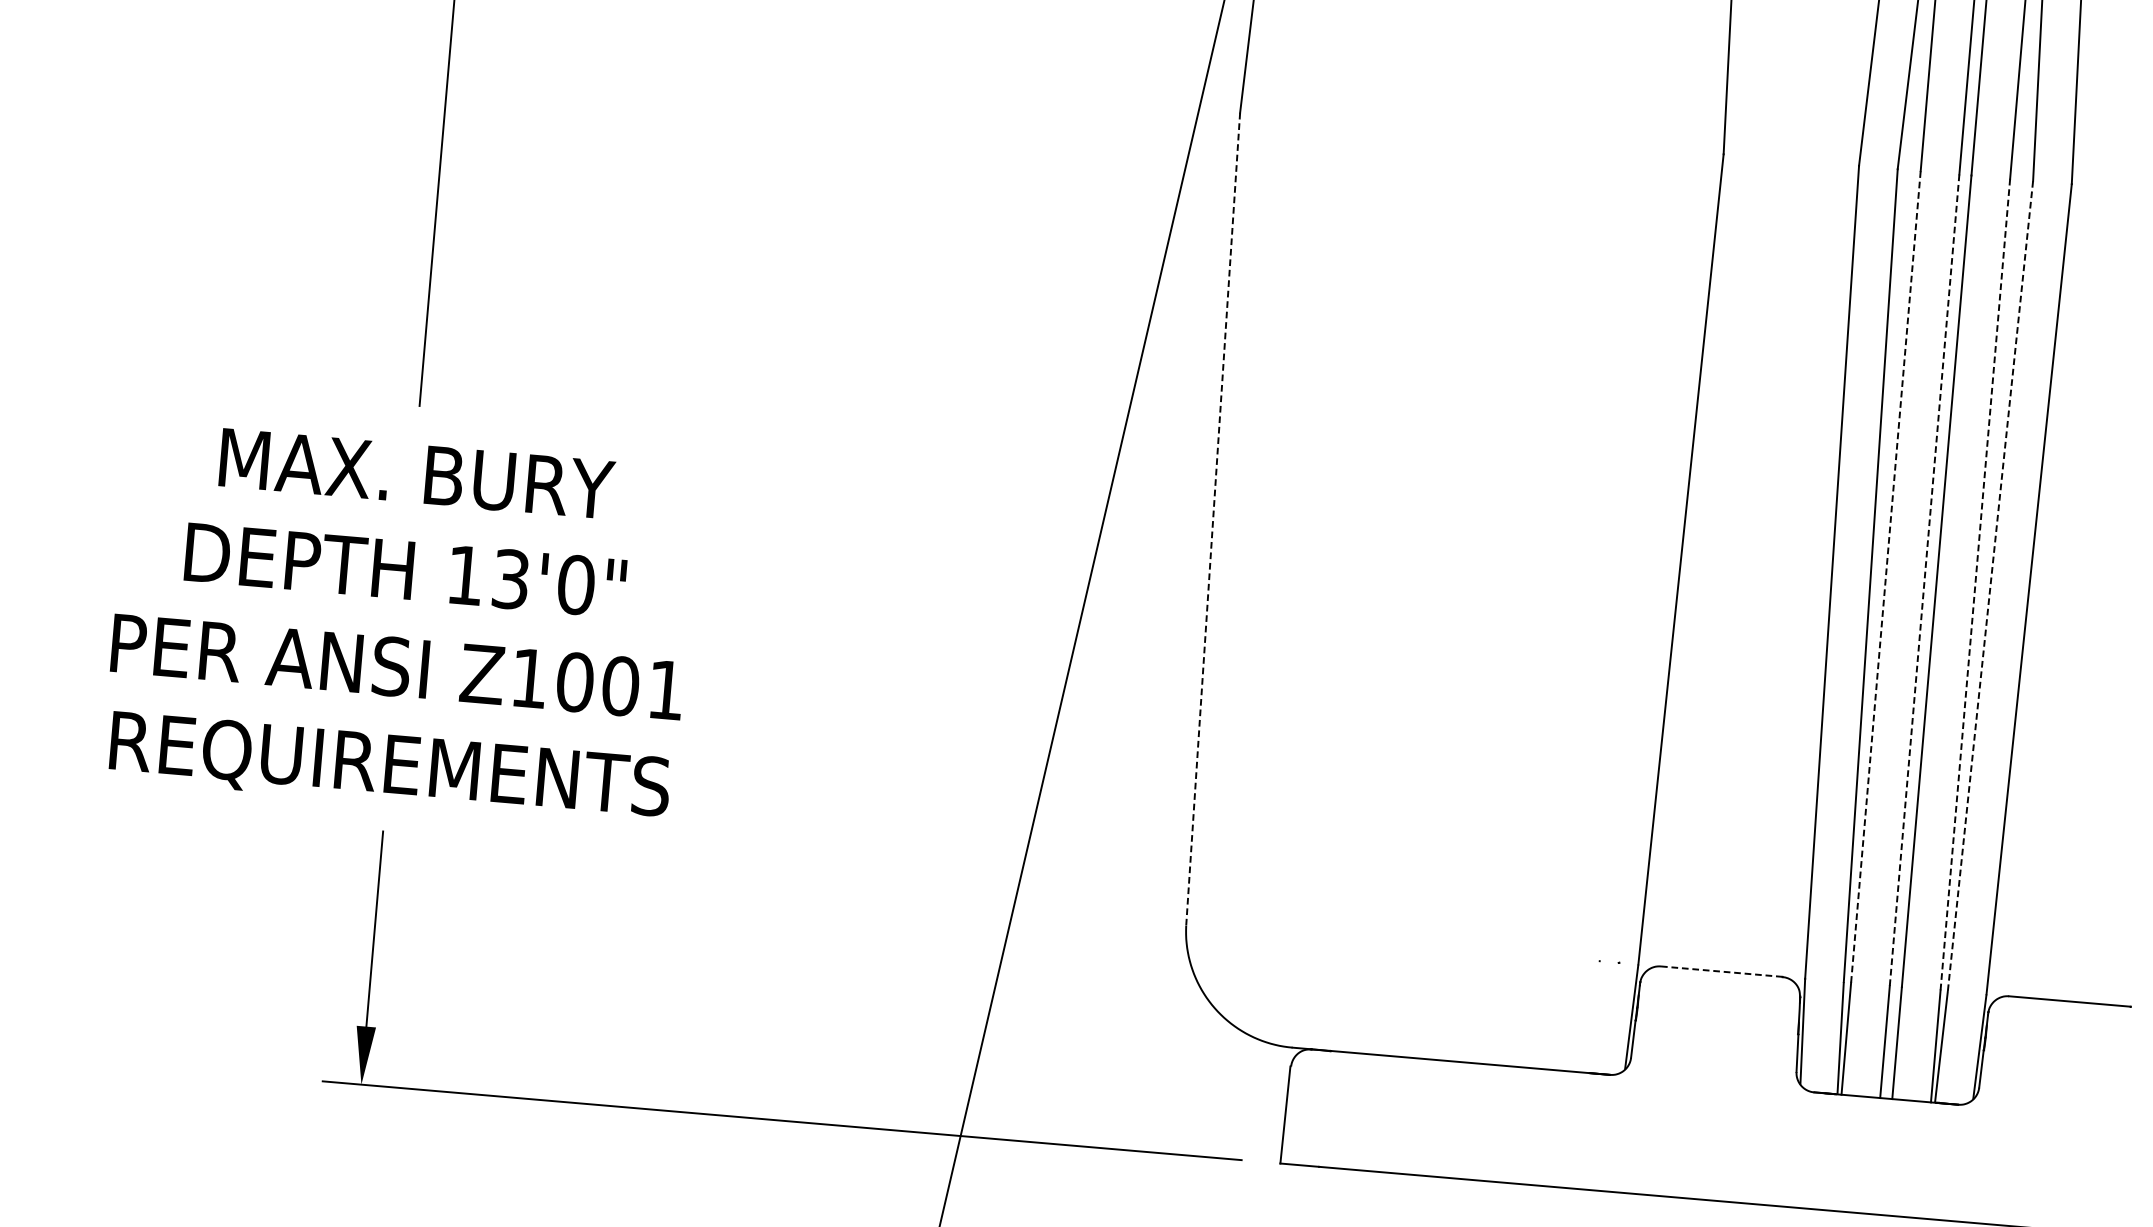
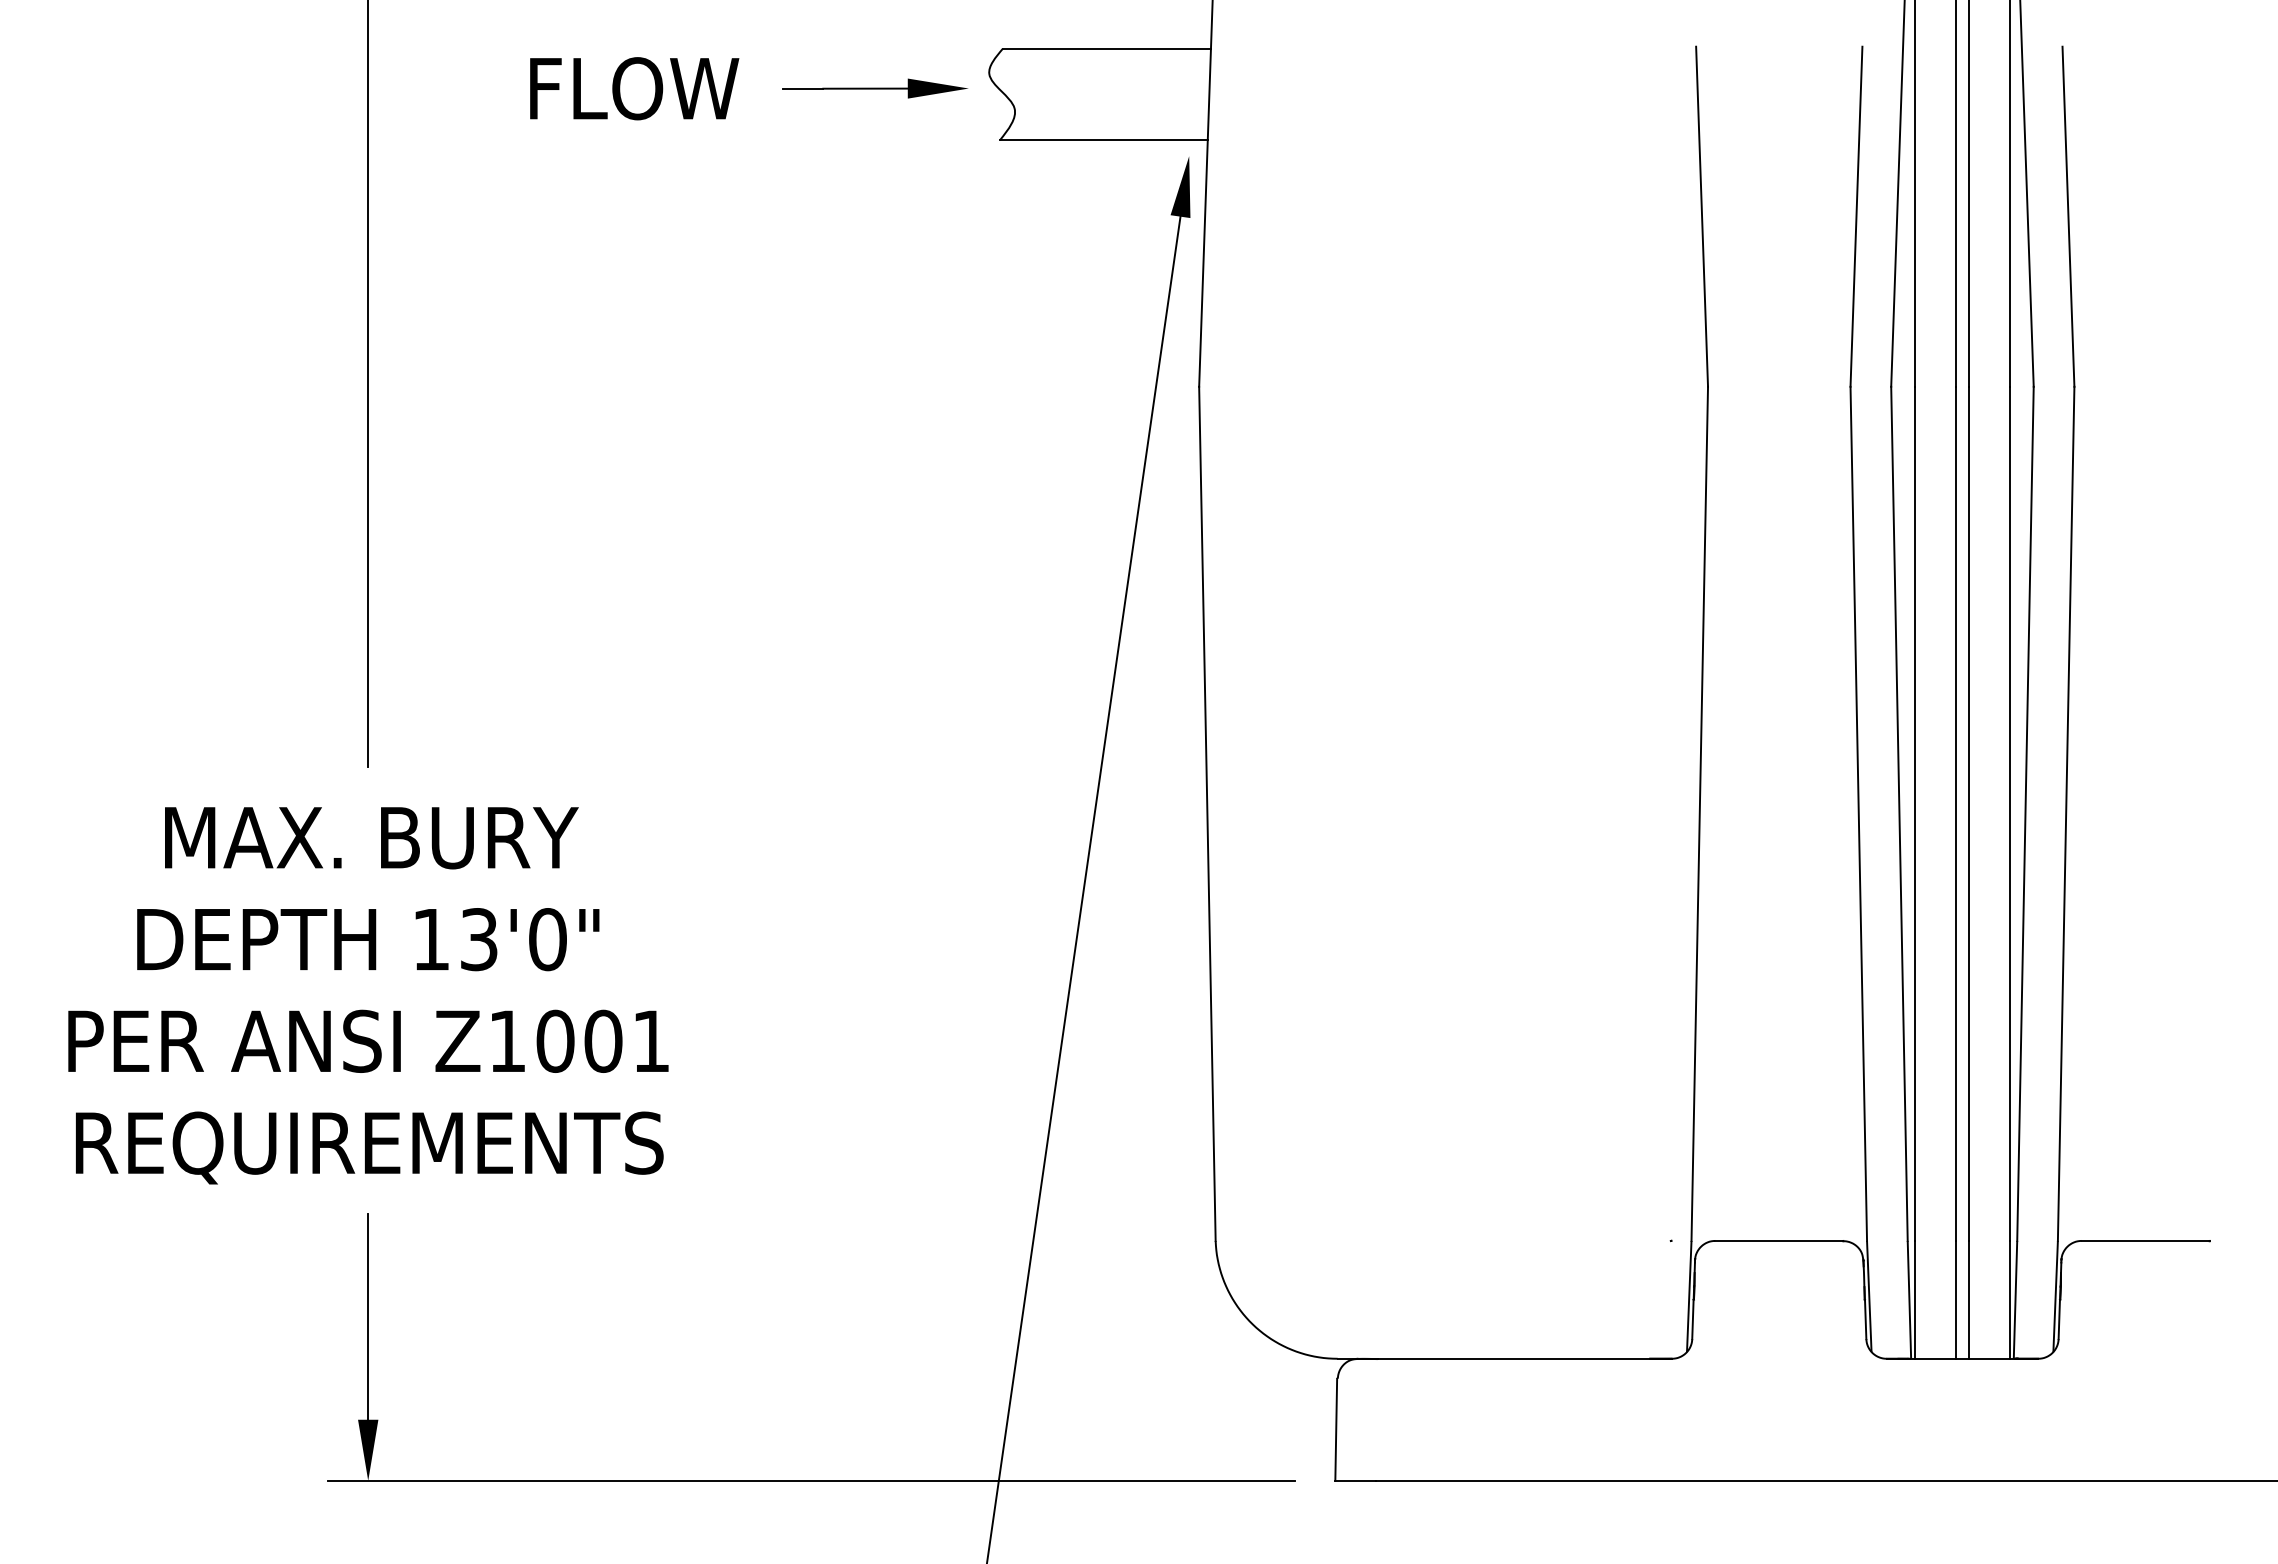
line: (1213, 519) -> (1207, 814), dashed -> solid
line: (1886, 576) -> (1915, 813), dashed -> solid
line: (1924, 580) -> (1956, 814), dashed -> solid
line: (1975, 585) -> (2009, 814), dashed -> solid
line: (1990, 585) -> (2025, 813), dashed -> solid
line: (1722, 971) -> (1779, 1240), dashed -> solid

